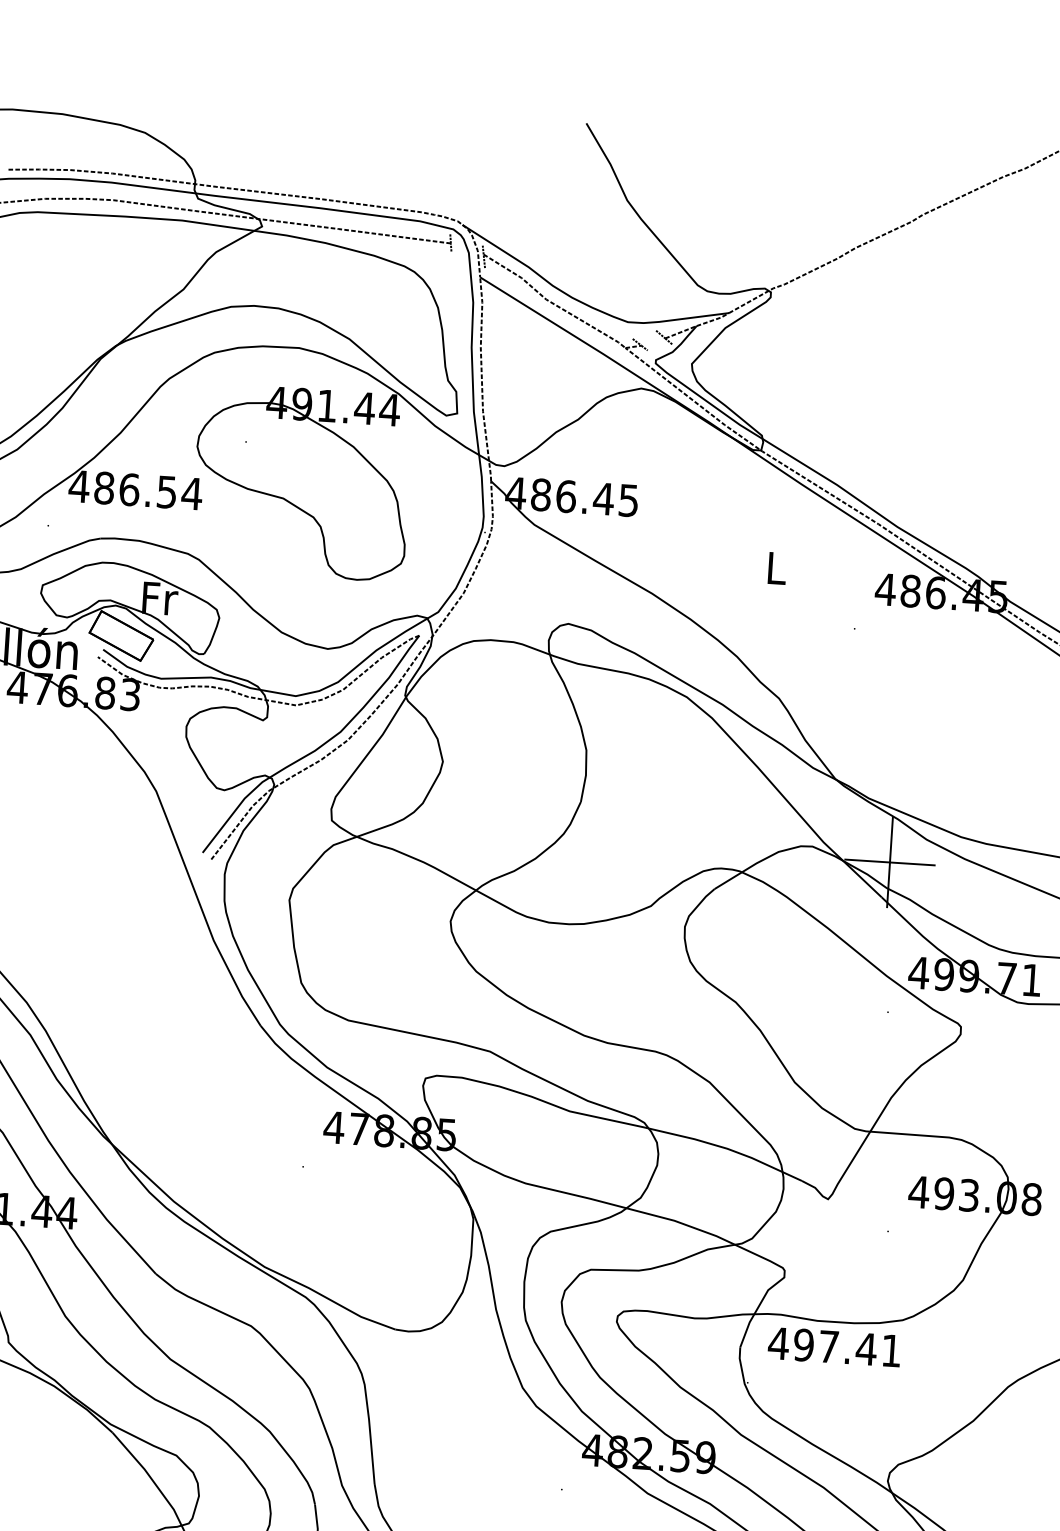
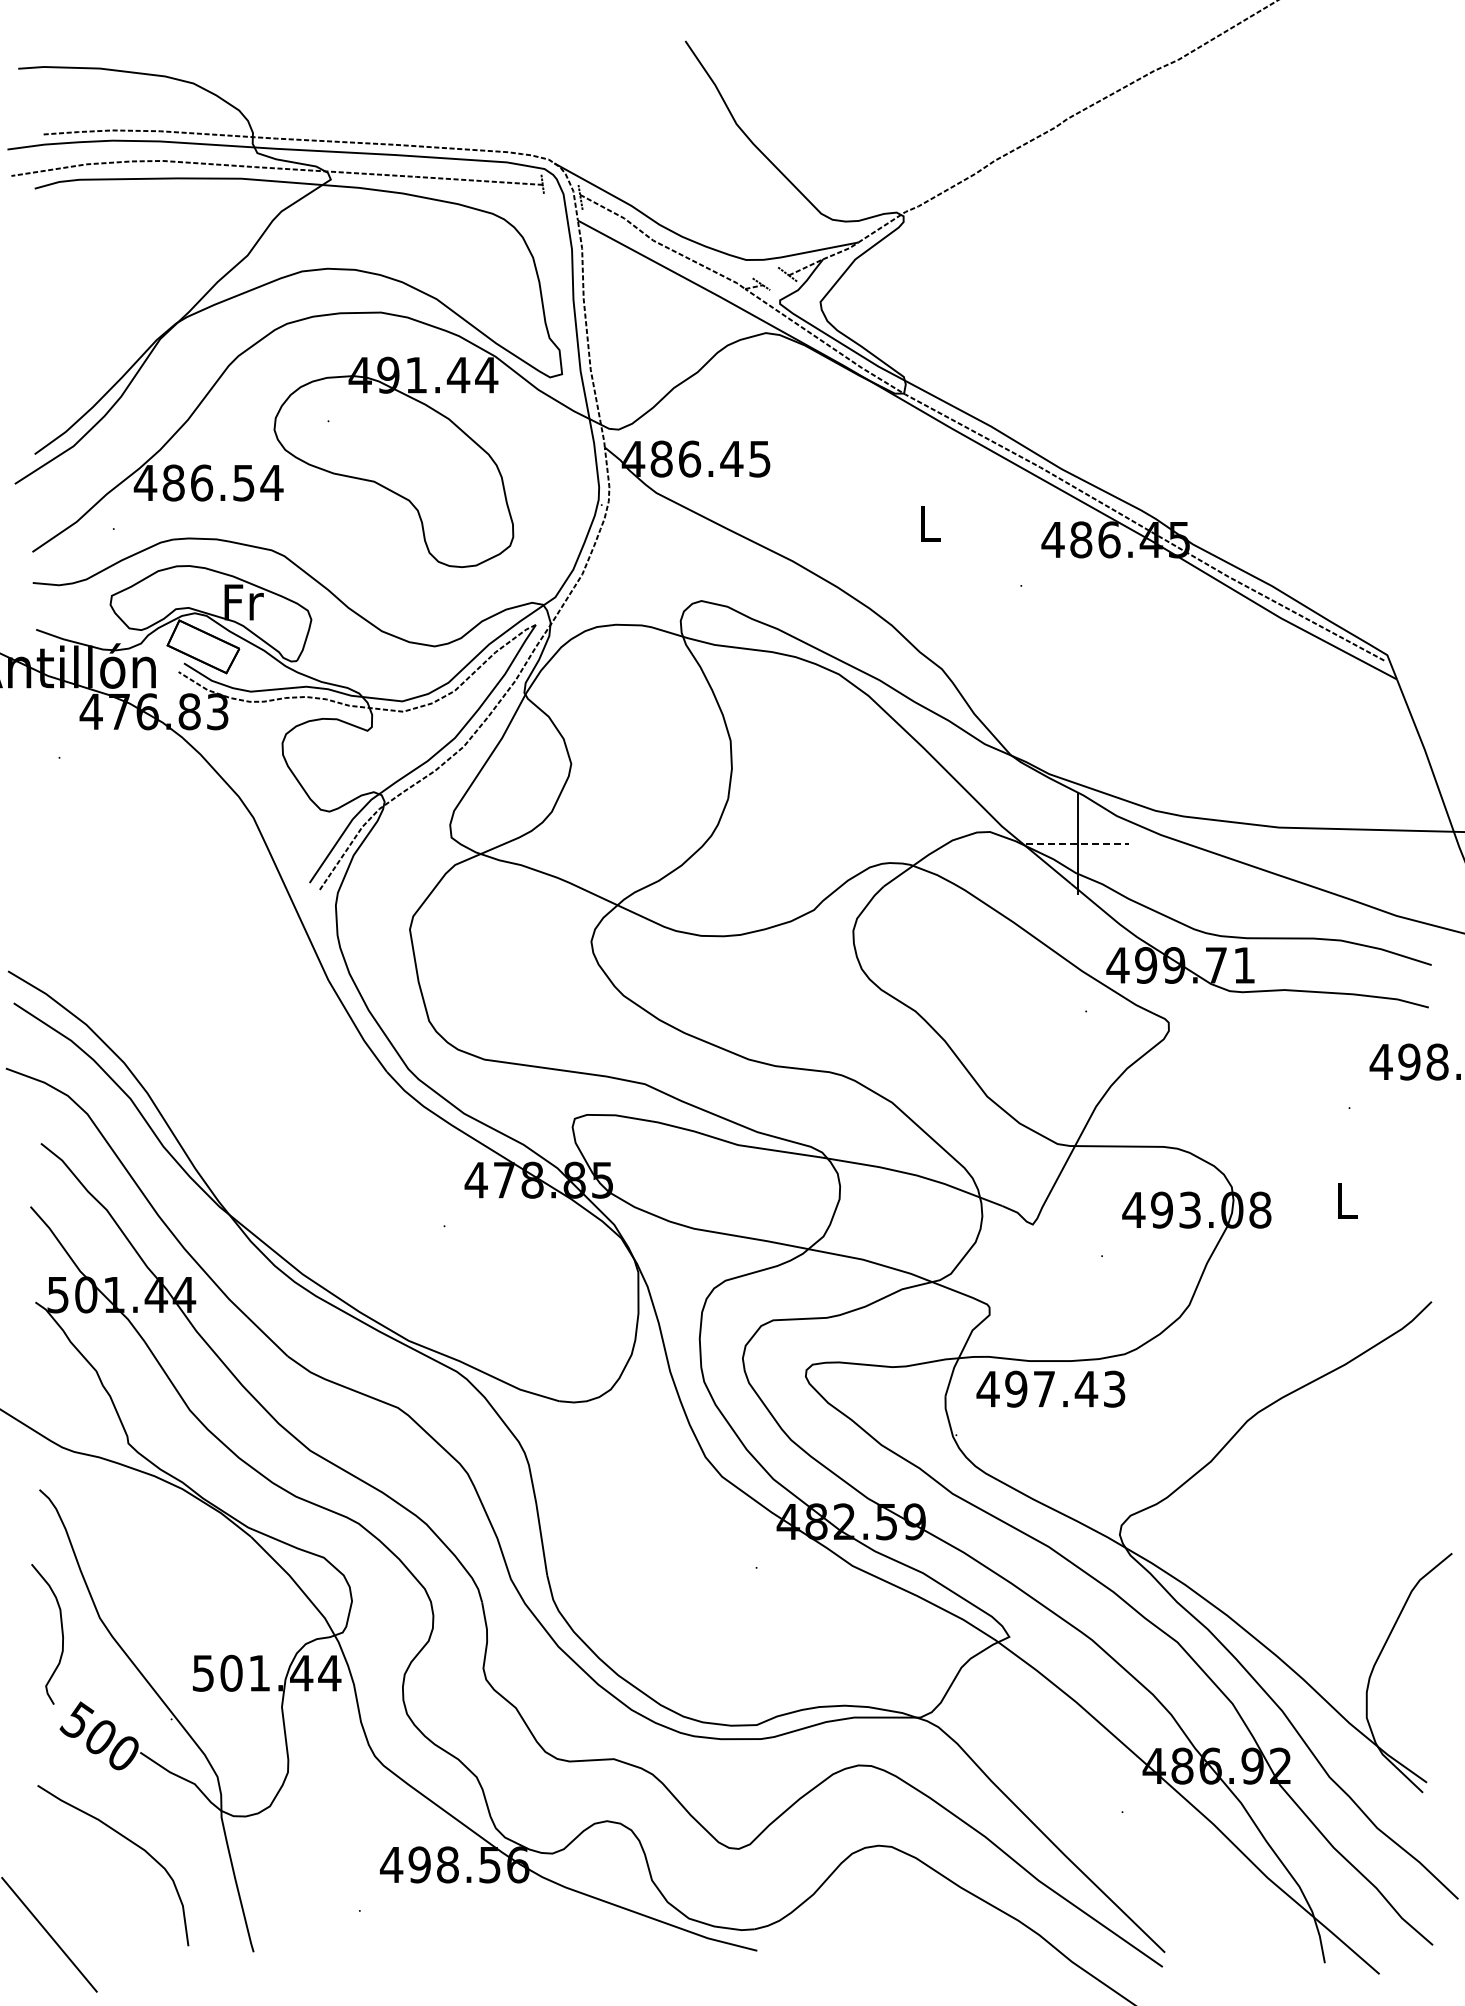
line: (890, 862) -> (1078, 844), solid -> dashed
text: (891, 1350) -> (1114, 1388), 497.41 -> 497.43

